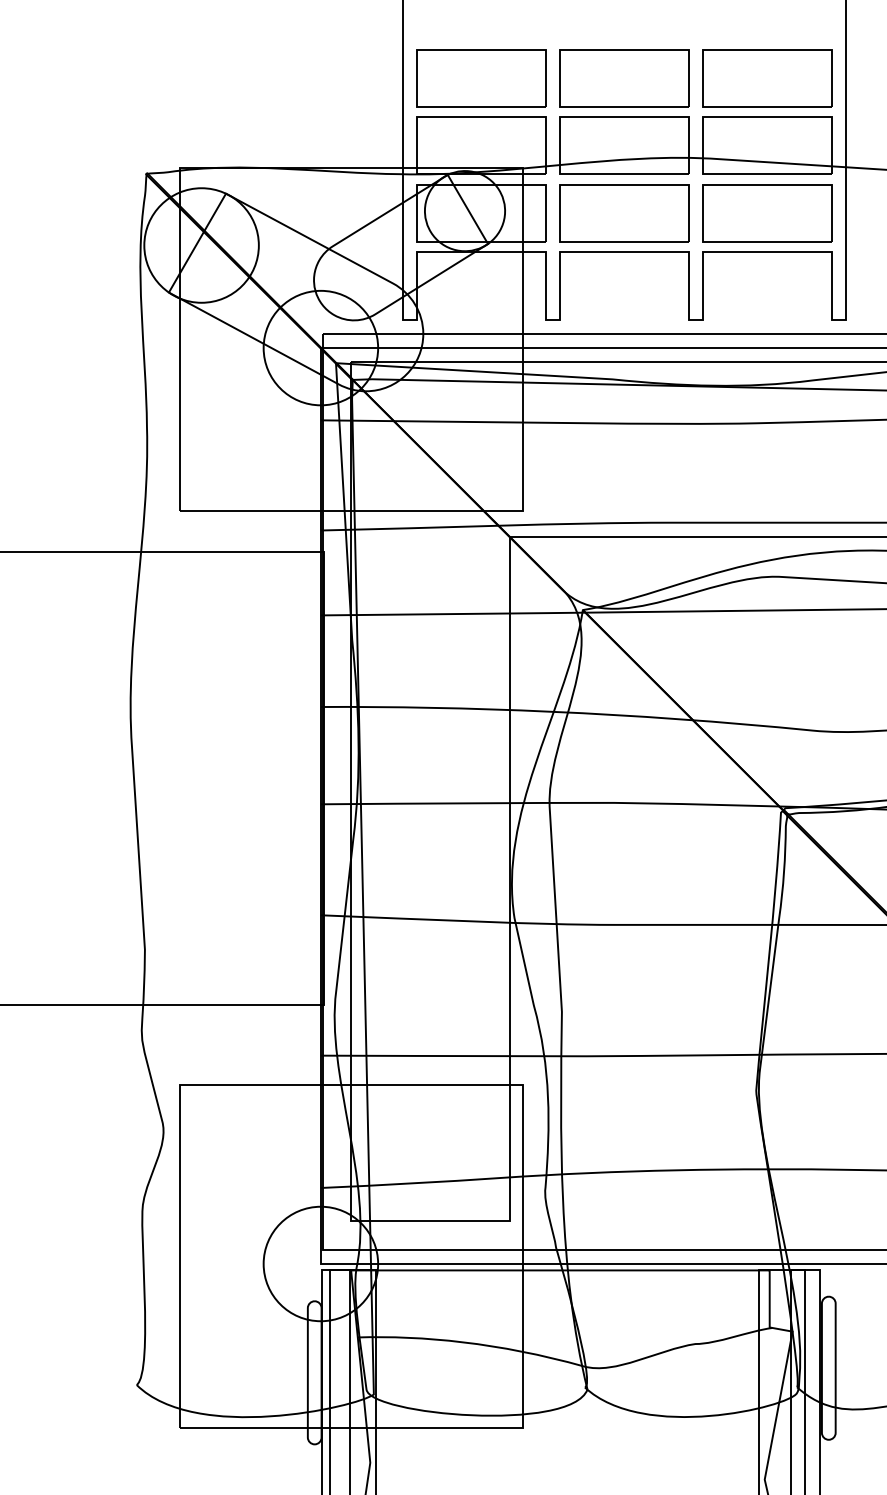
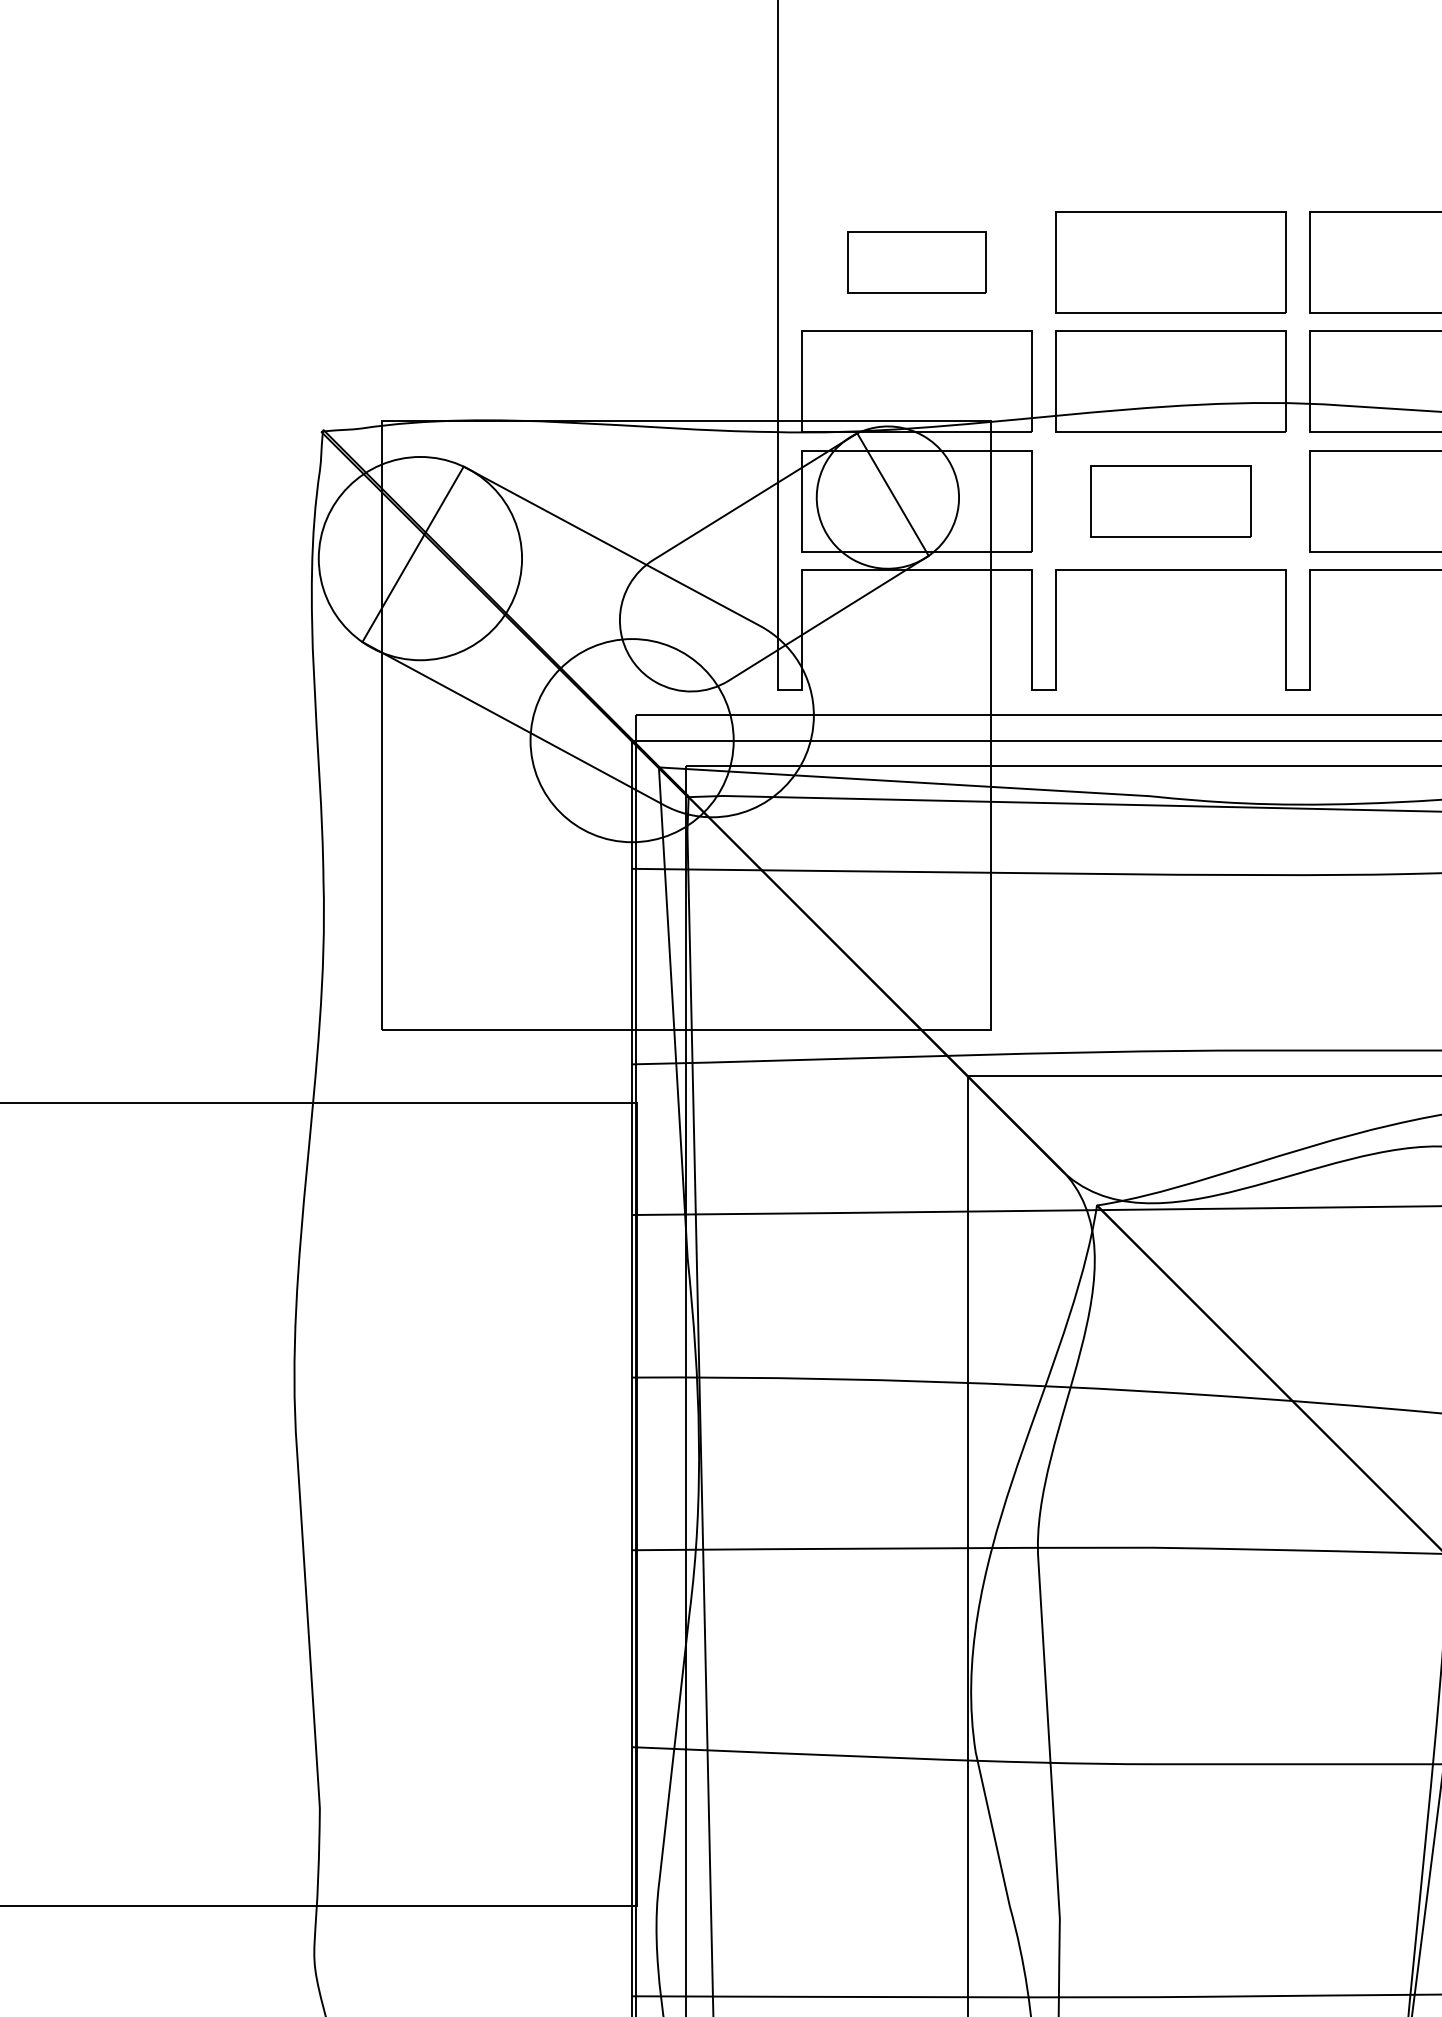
part: (481, 78) -> (917, 262), size x0.6
part: (624, 213) -> (1170, 501), size x0.7

